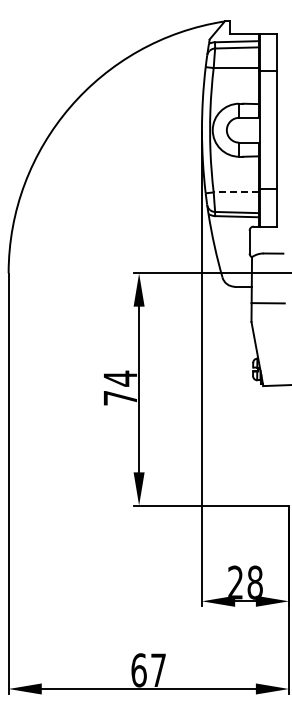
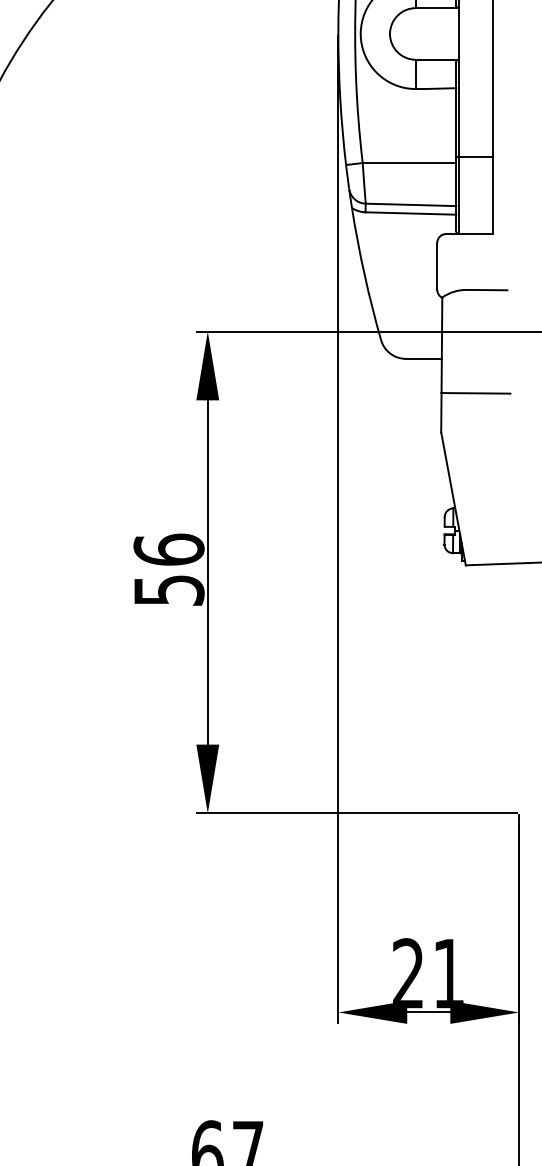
line: (236, 192) -> (410, 163), dashed -> solid
text: (120, 387) -> (169, 568), 74 -> 56
text: (254, 582) -> (447, 973), 28 -> 21

